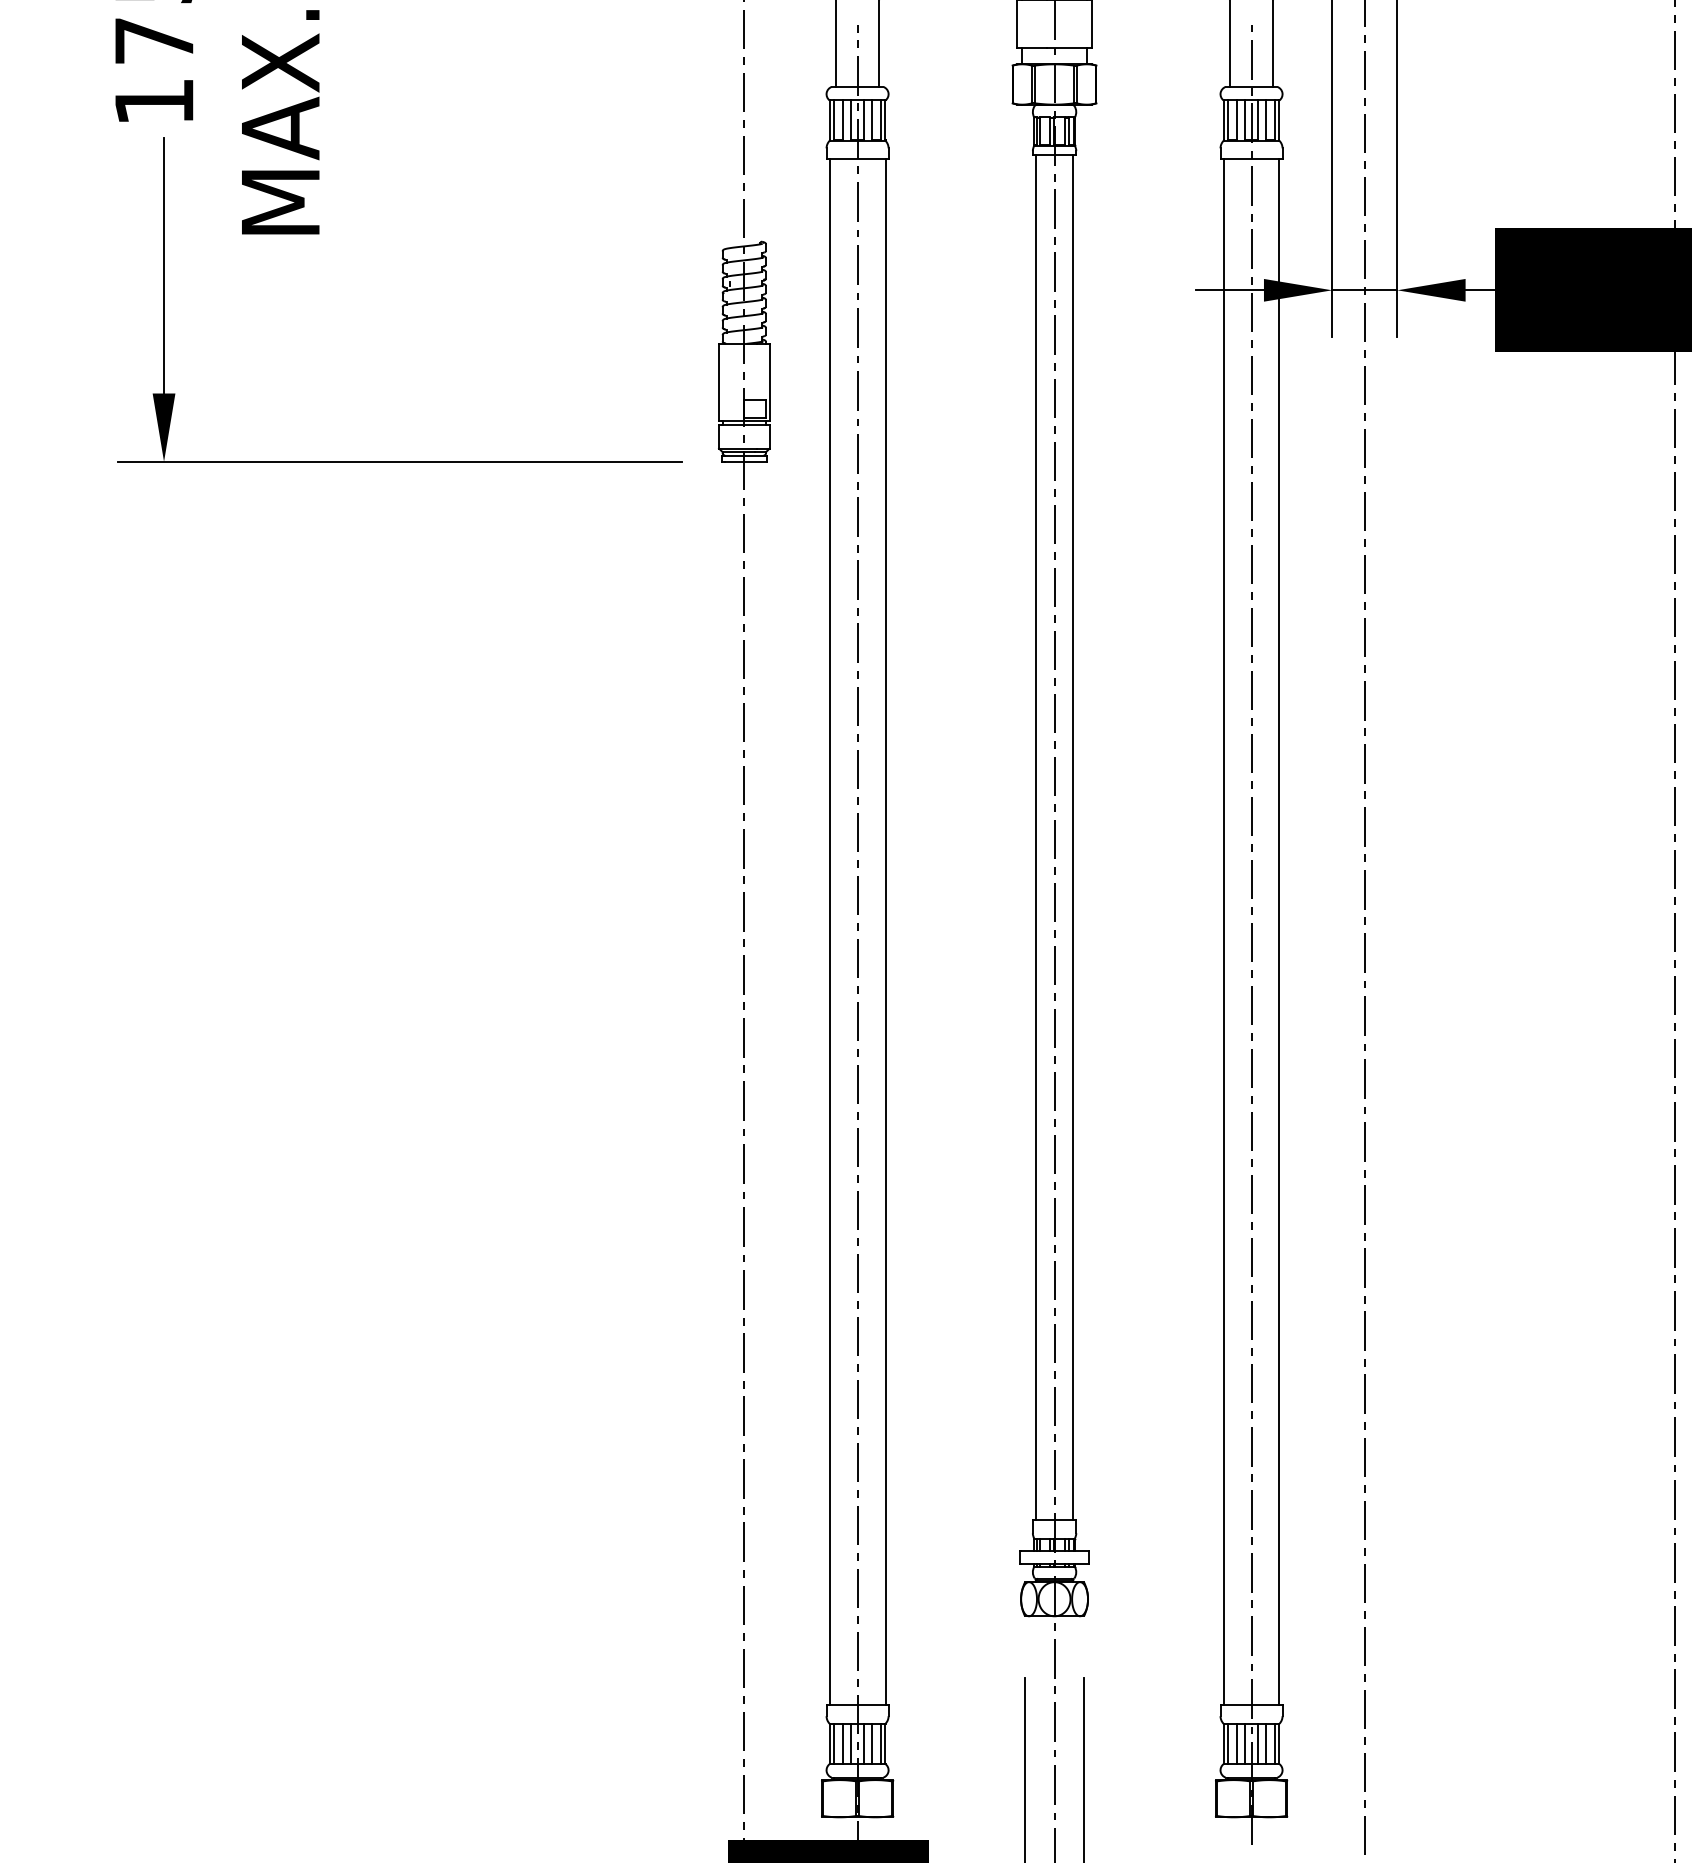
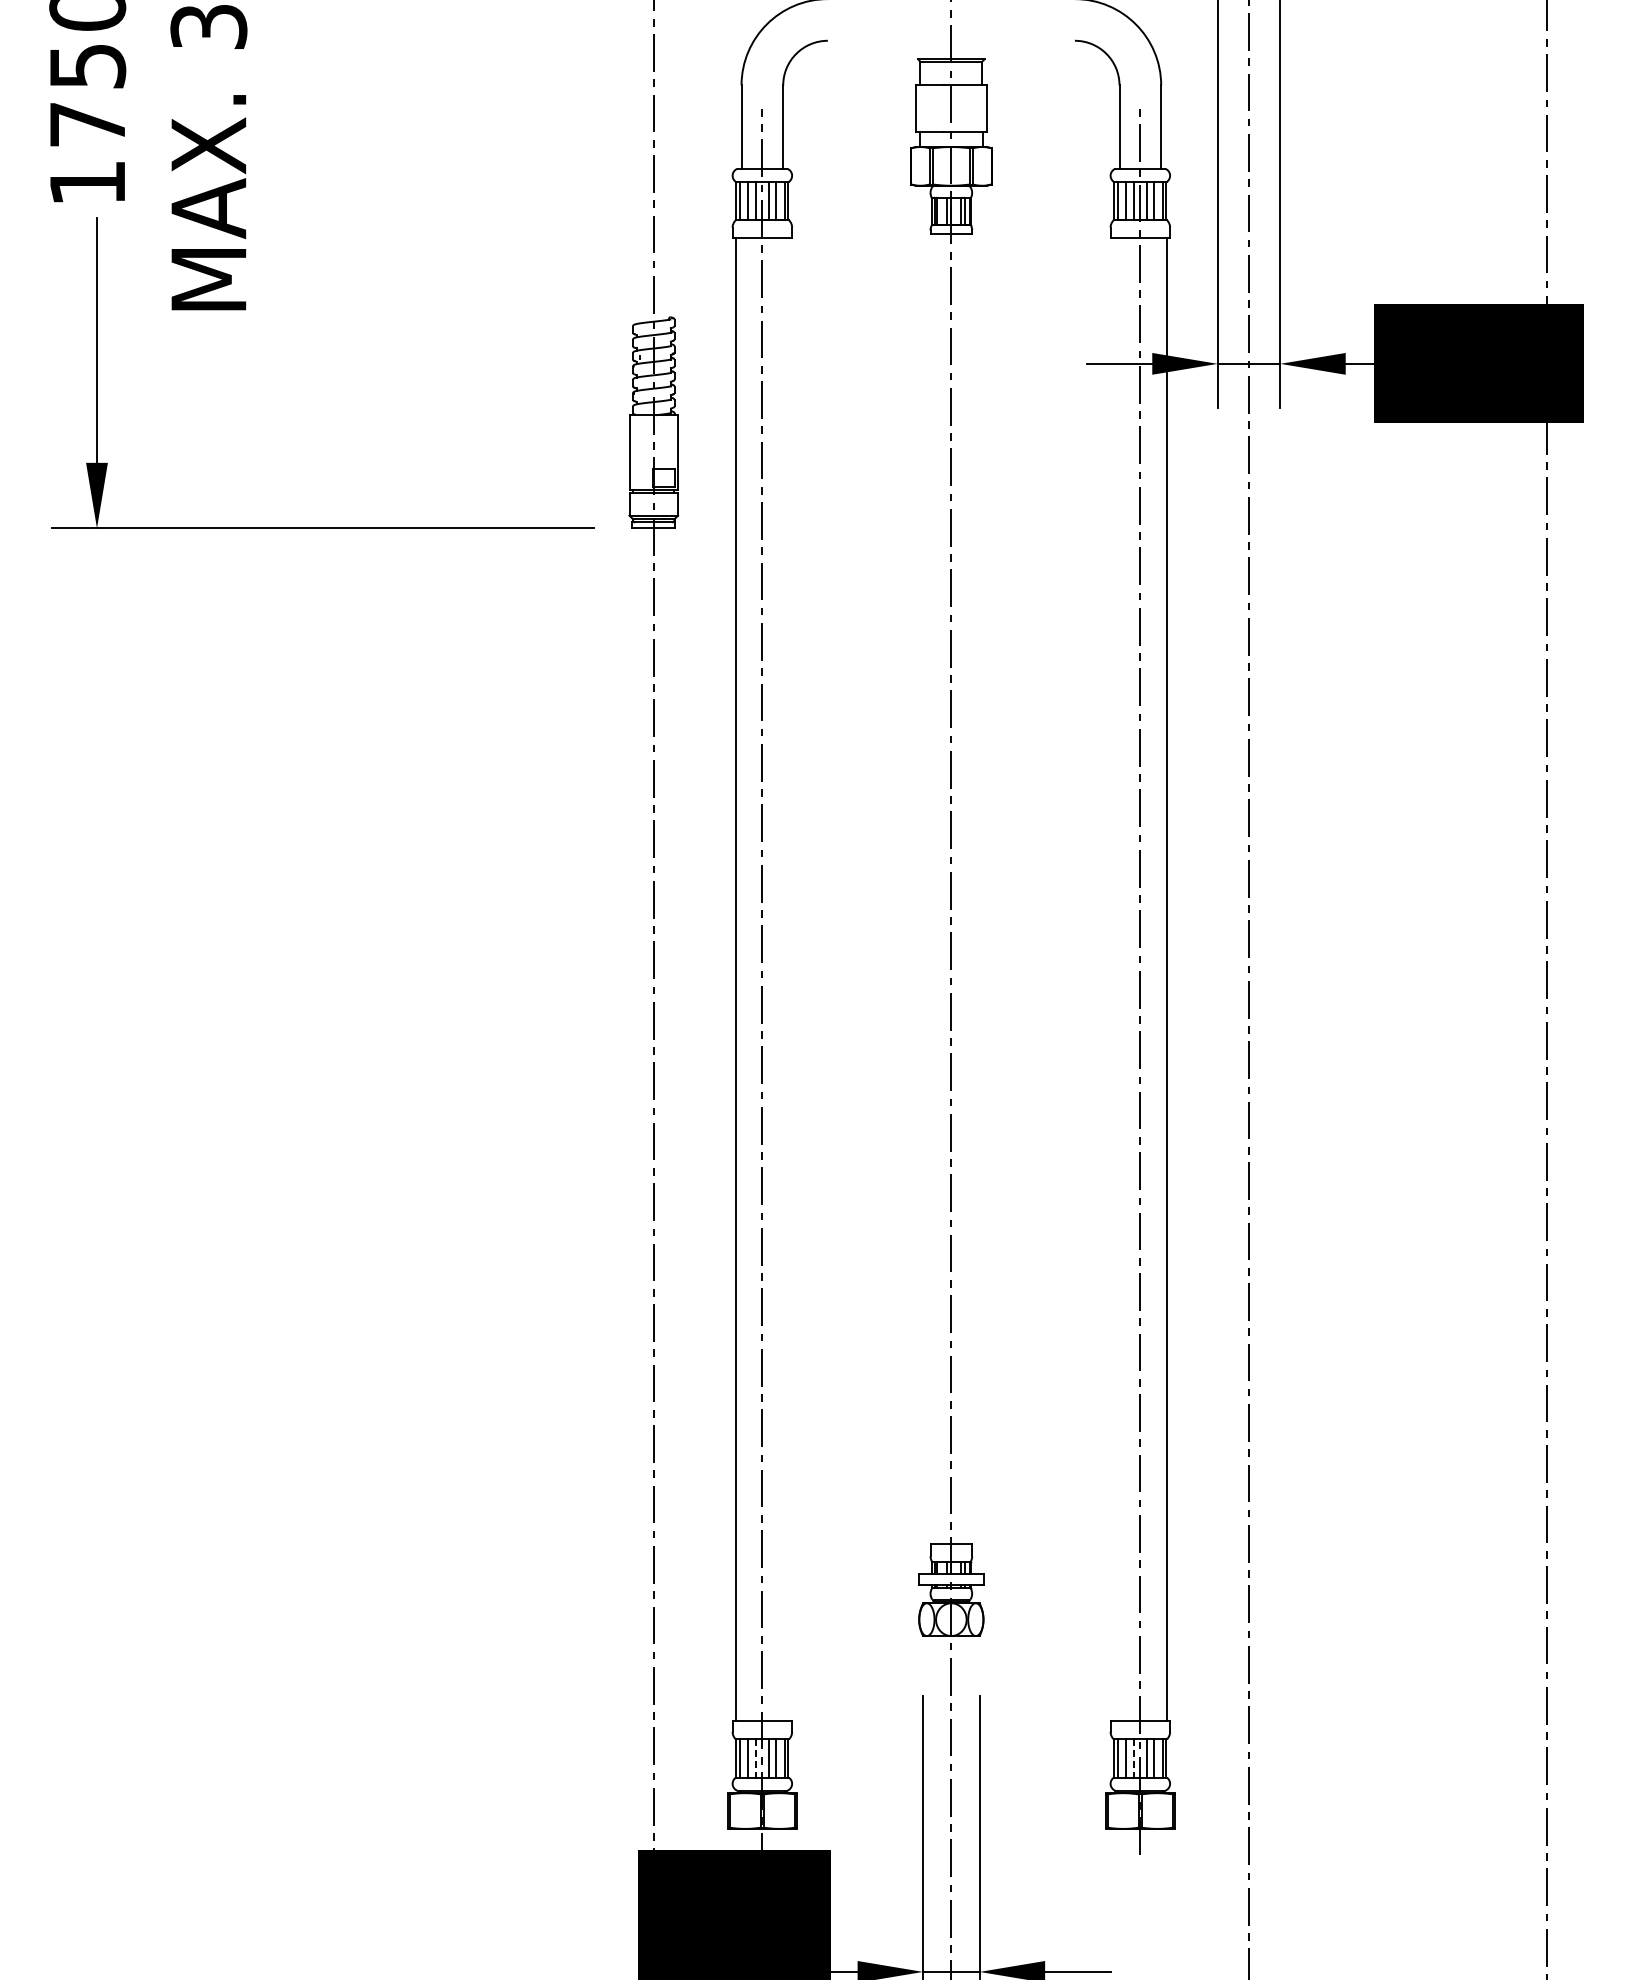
line: (1035, 837) -> (933, 888), removed
line: (1073, 837) -> (969, 888), removed
line: (885, 931) -> (789, 979), removed
line: (1223, 931) -> (1113, 979), removed
line: (851, 1744) -> (756, 1759), solid -> dashed
line: (1245, 1744) -> (1134, 1759), solid -> dashed

